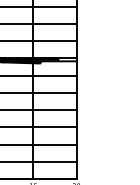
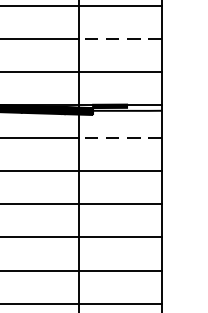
line: (54, 23) -> (119, 38), solid -> dashed
line: (54, 75) -> (119, 138), solid -> dashed

